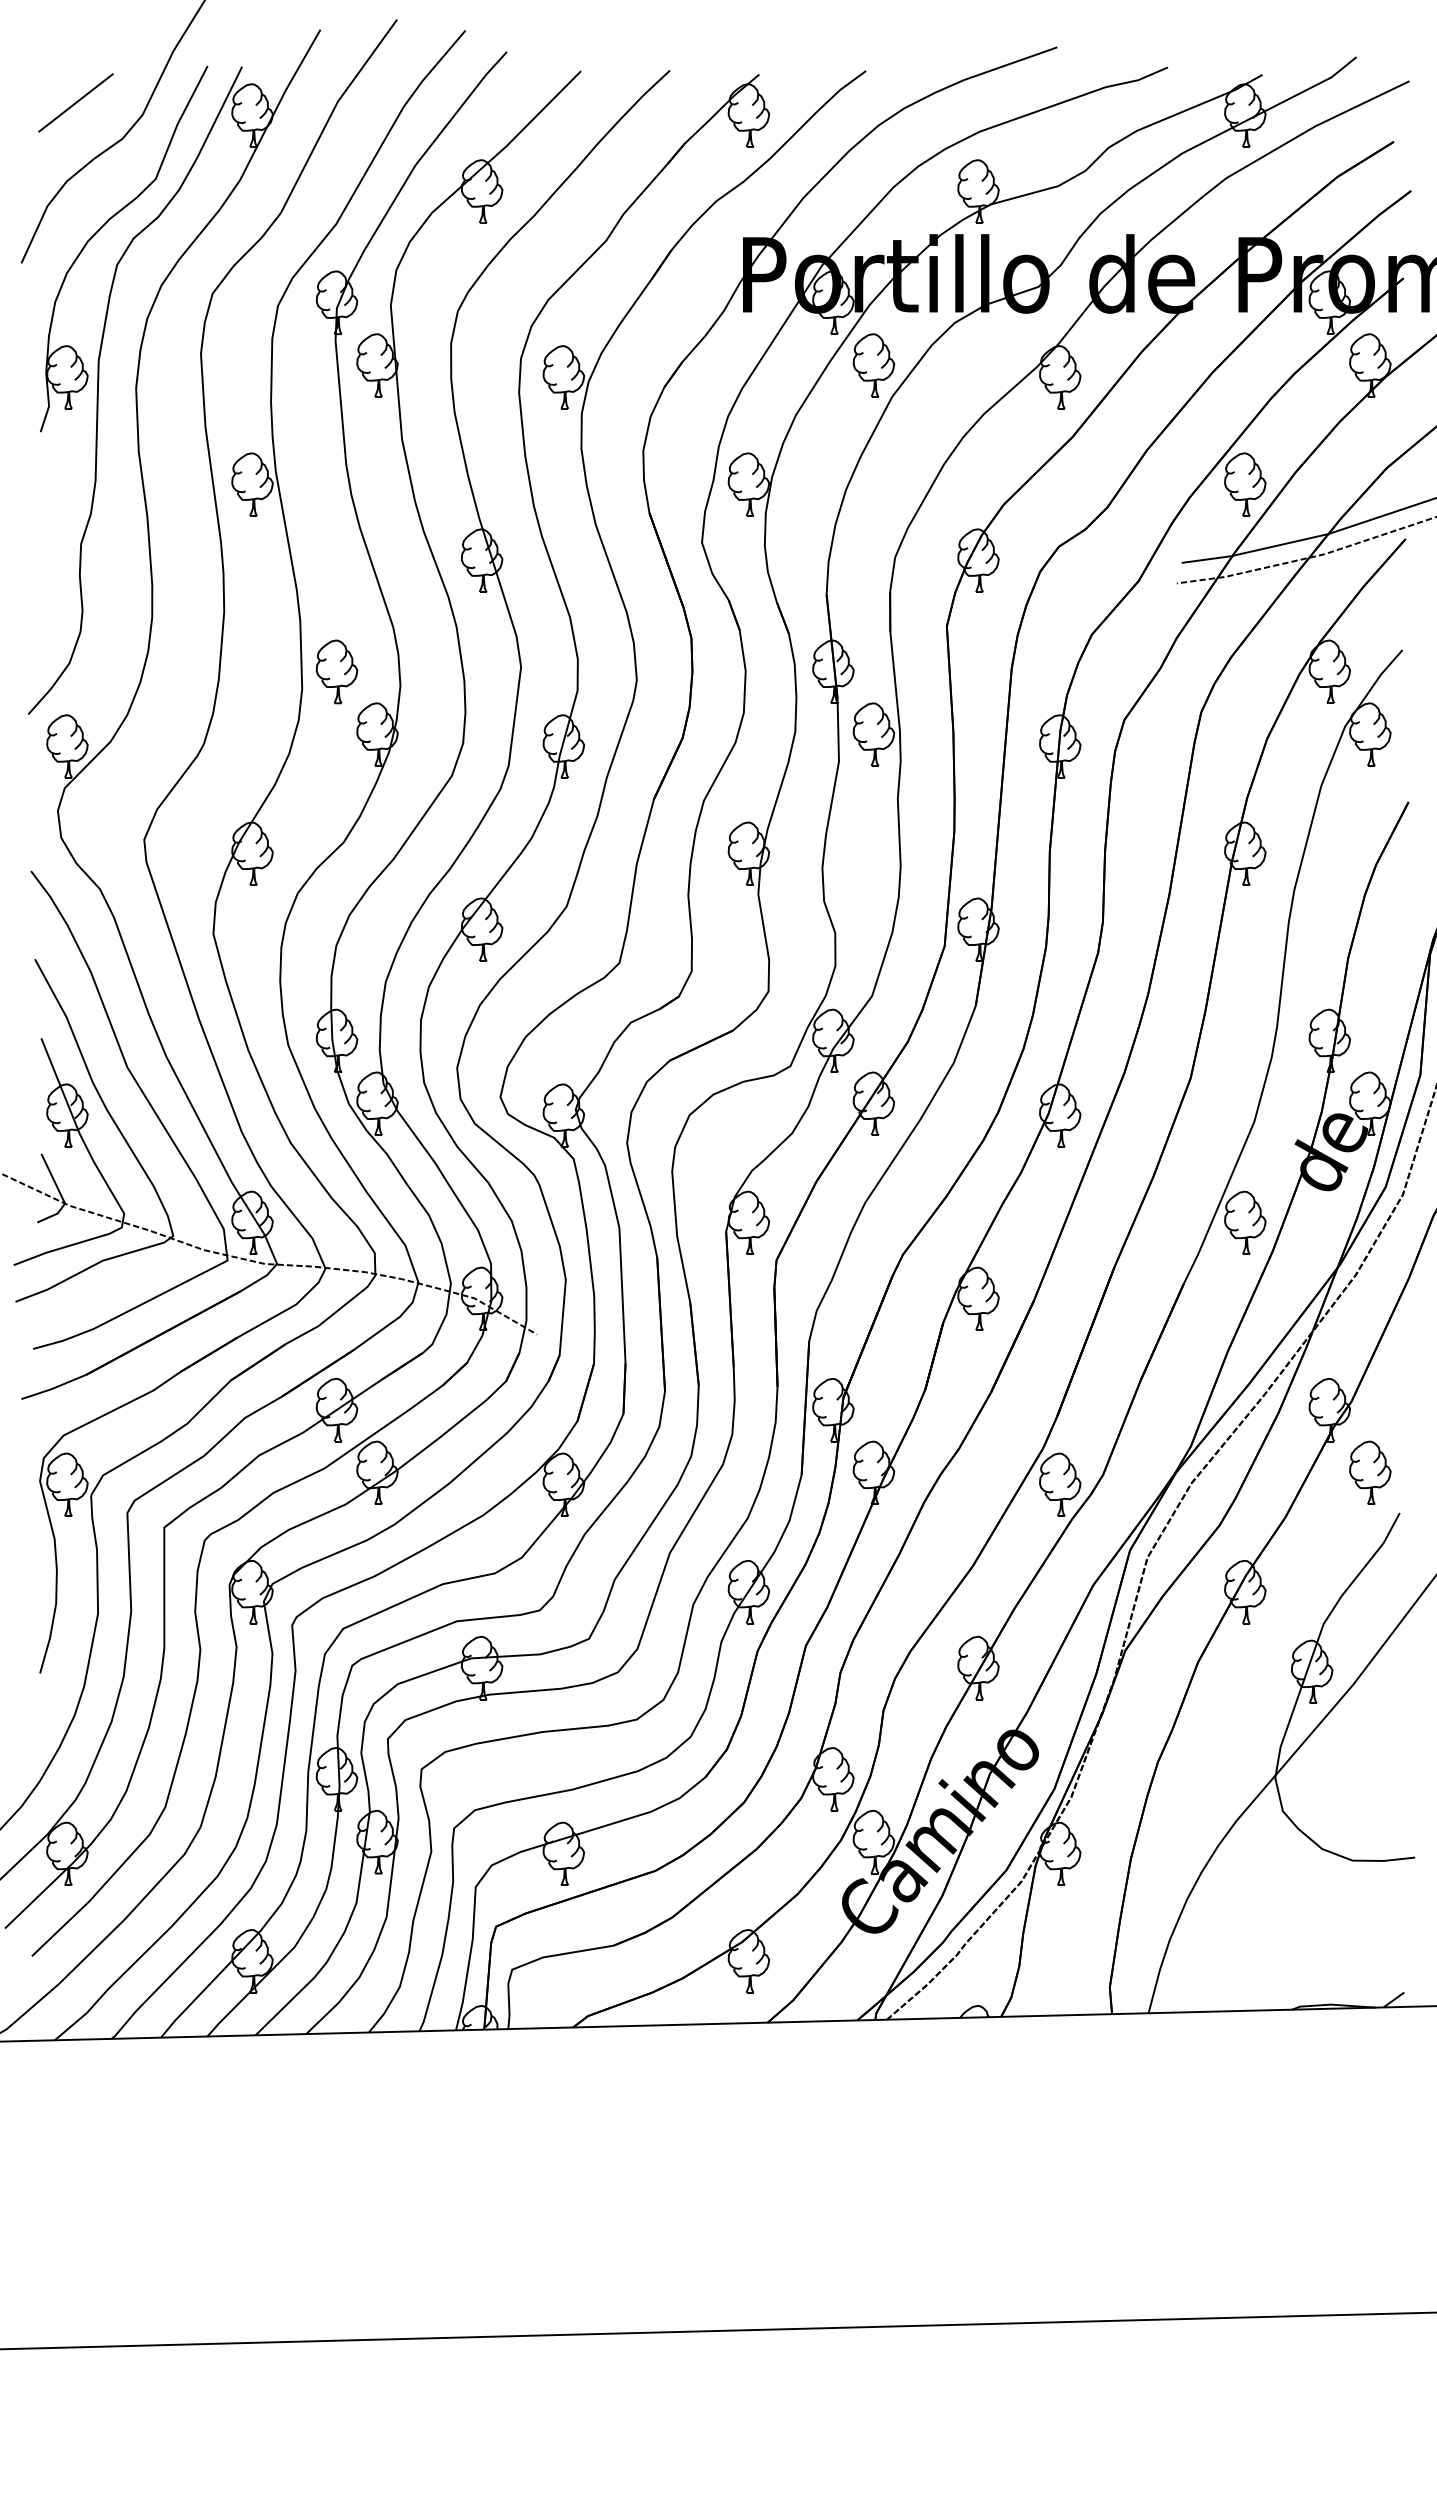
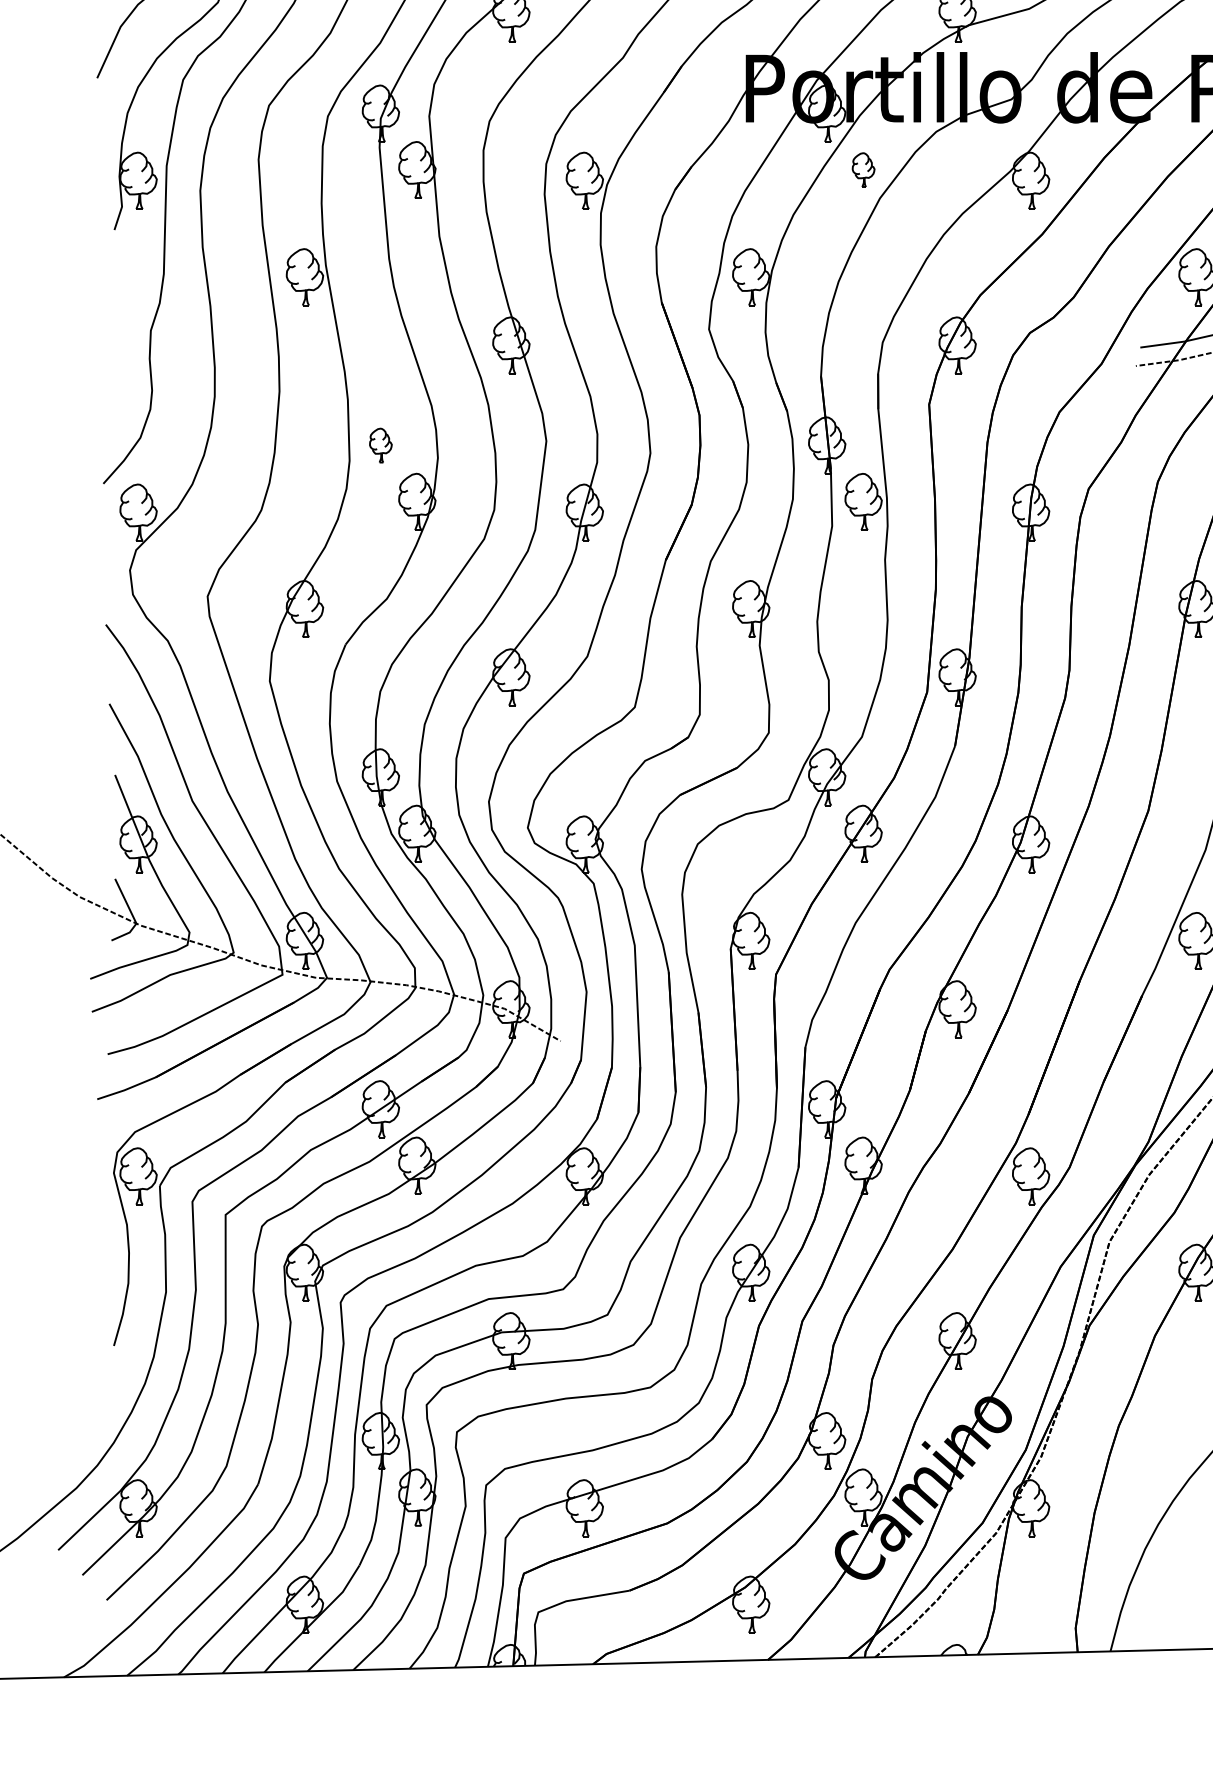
part: (873, 365) -> (863, 170), size x0.6
part: (336, 671) -> (380, 445), size x0.6

